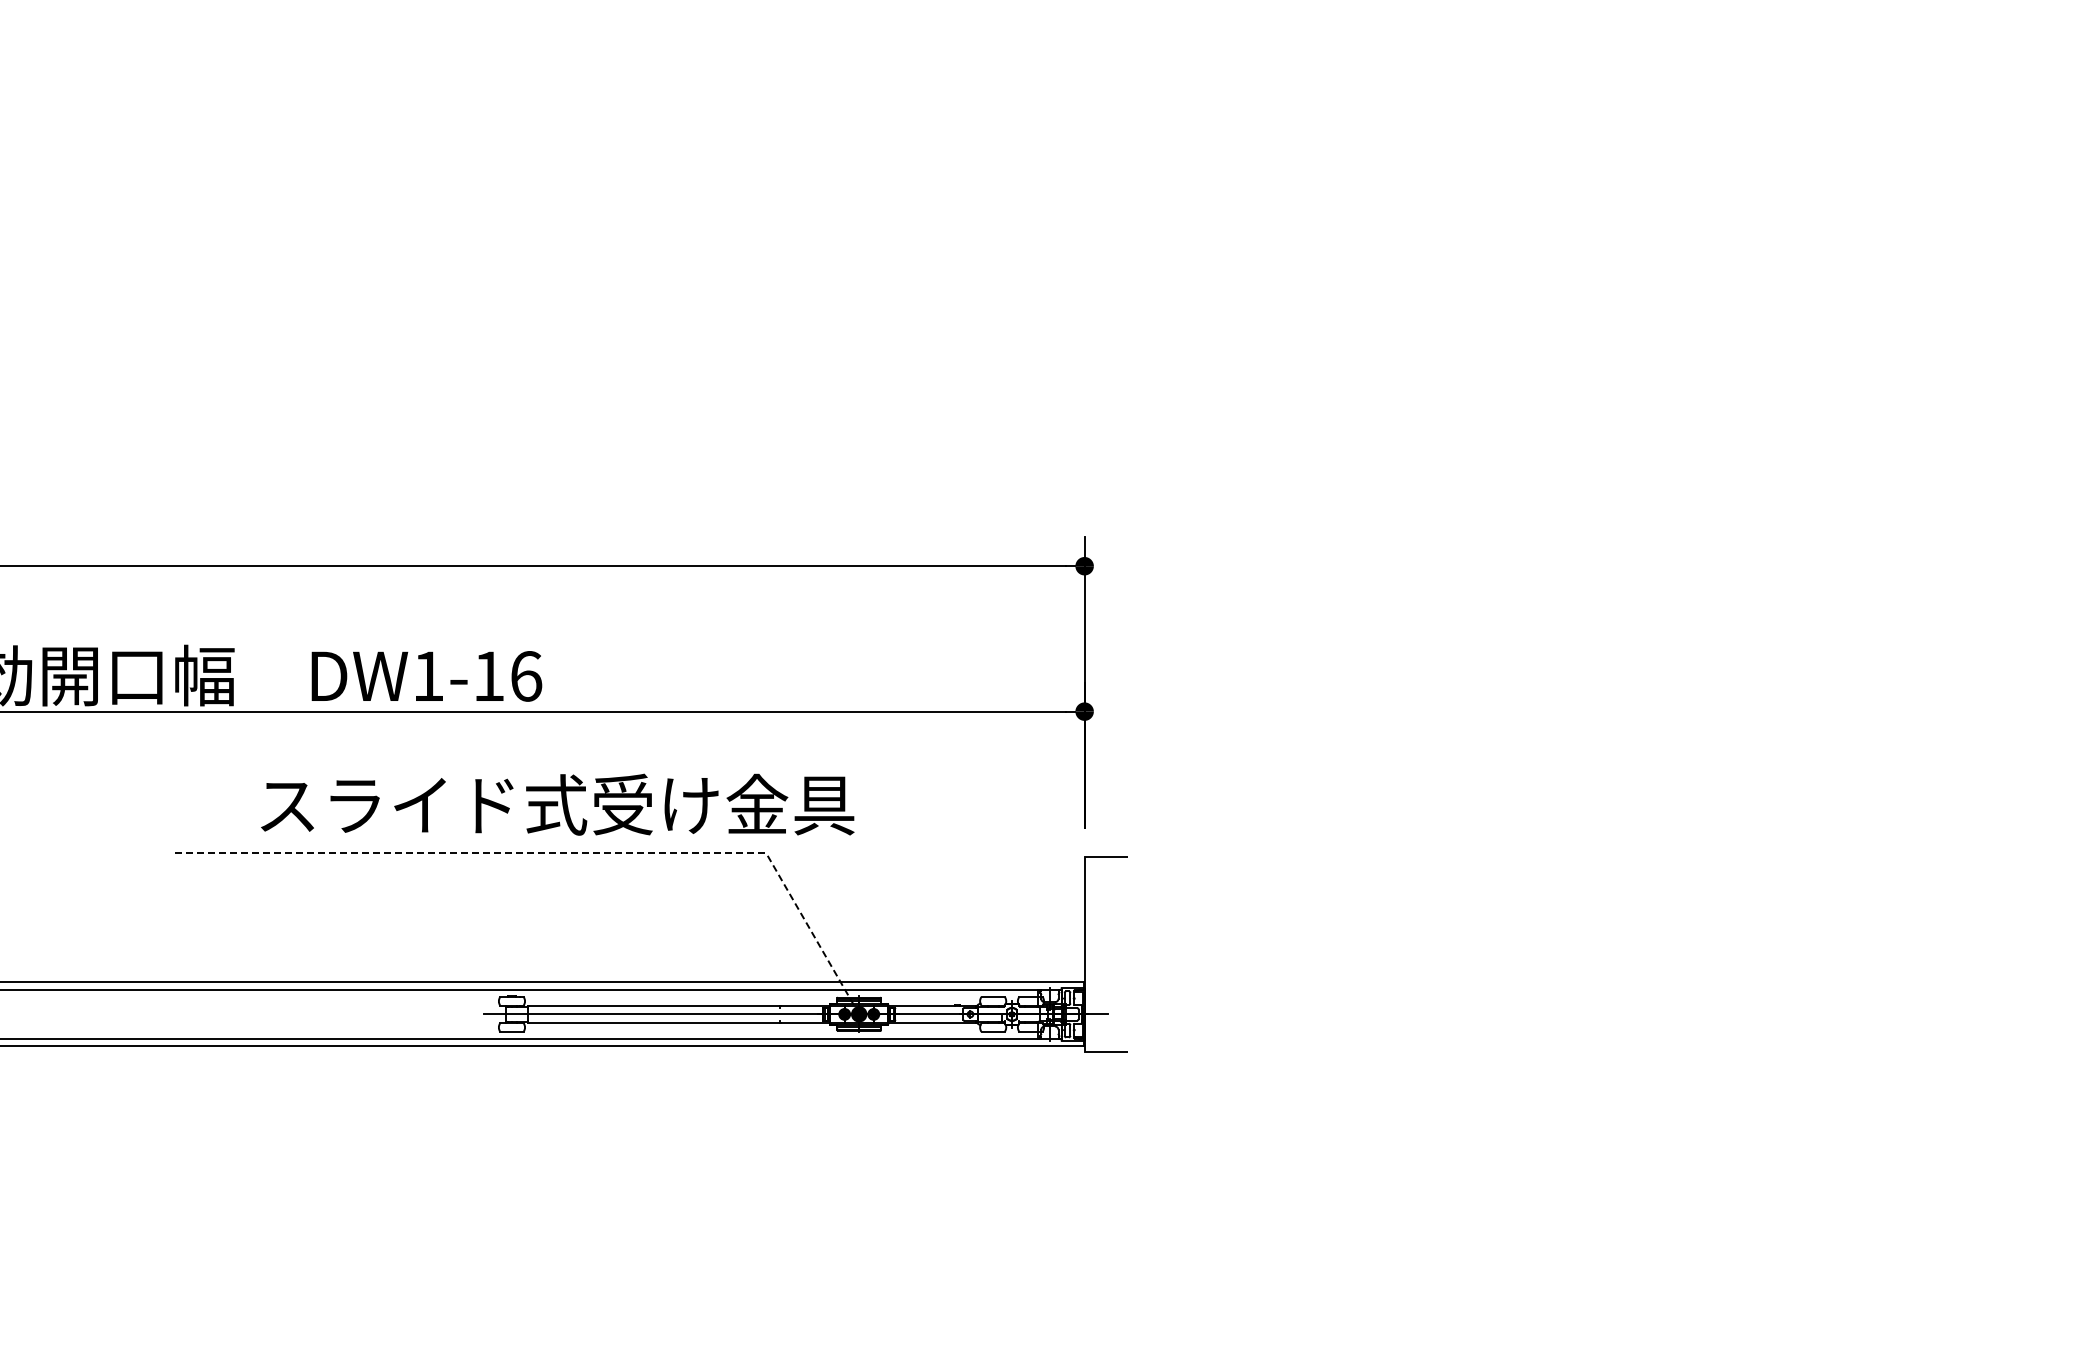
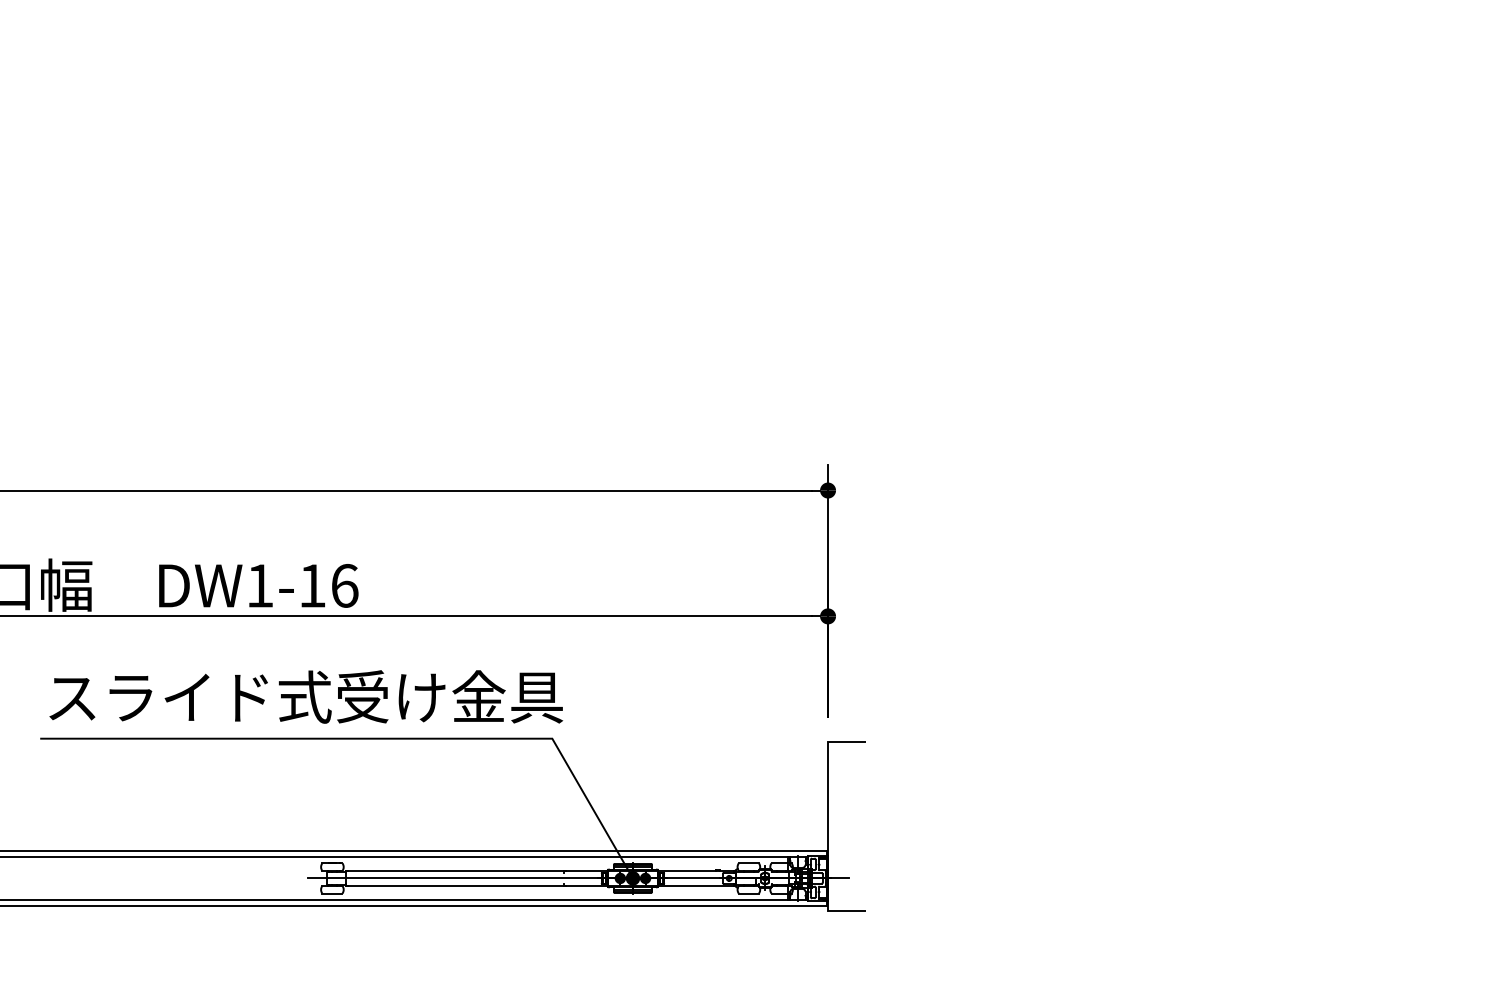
text: (557, 804) -> (306, 696), moved
line: (564, 852) -> (377, 738), dashed -> solid

